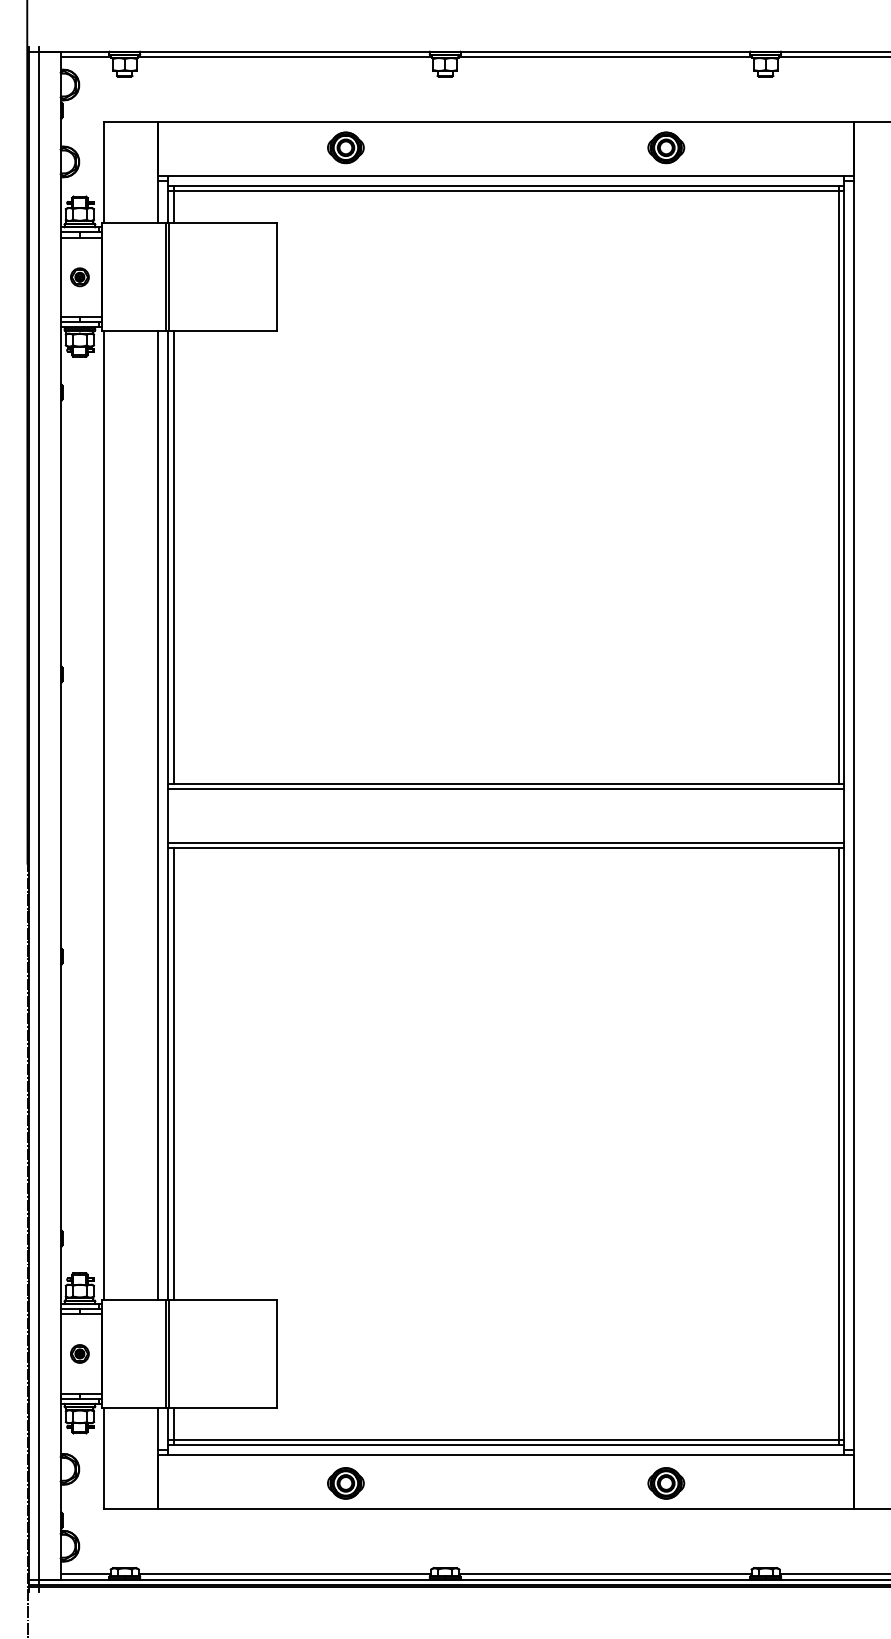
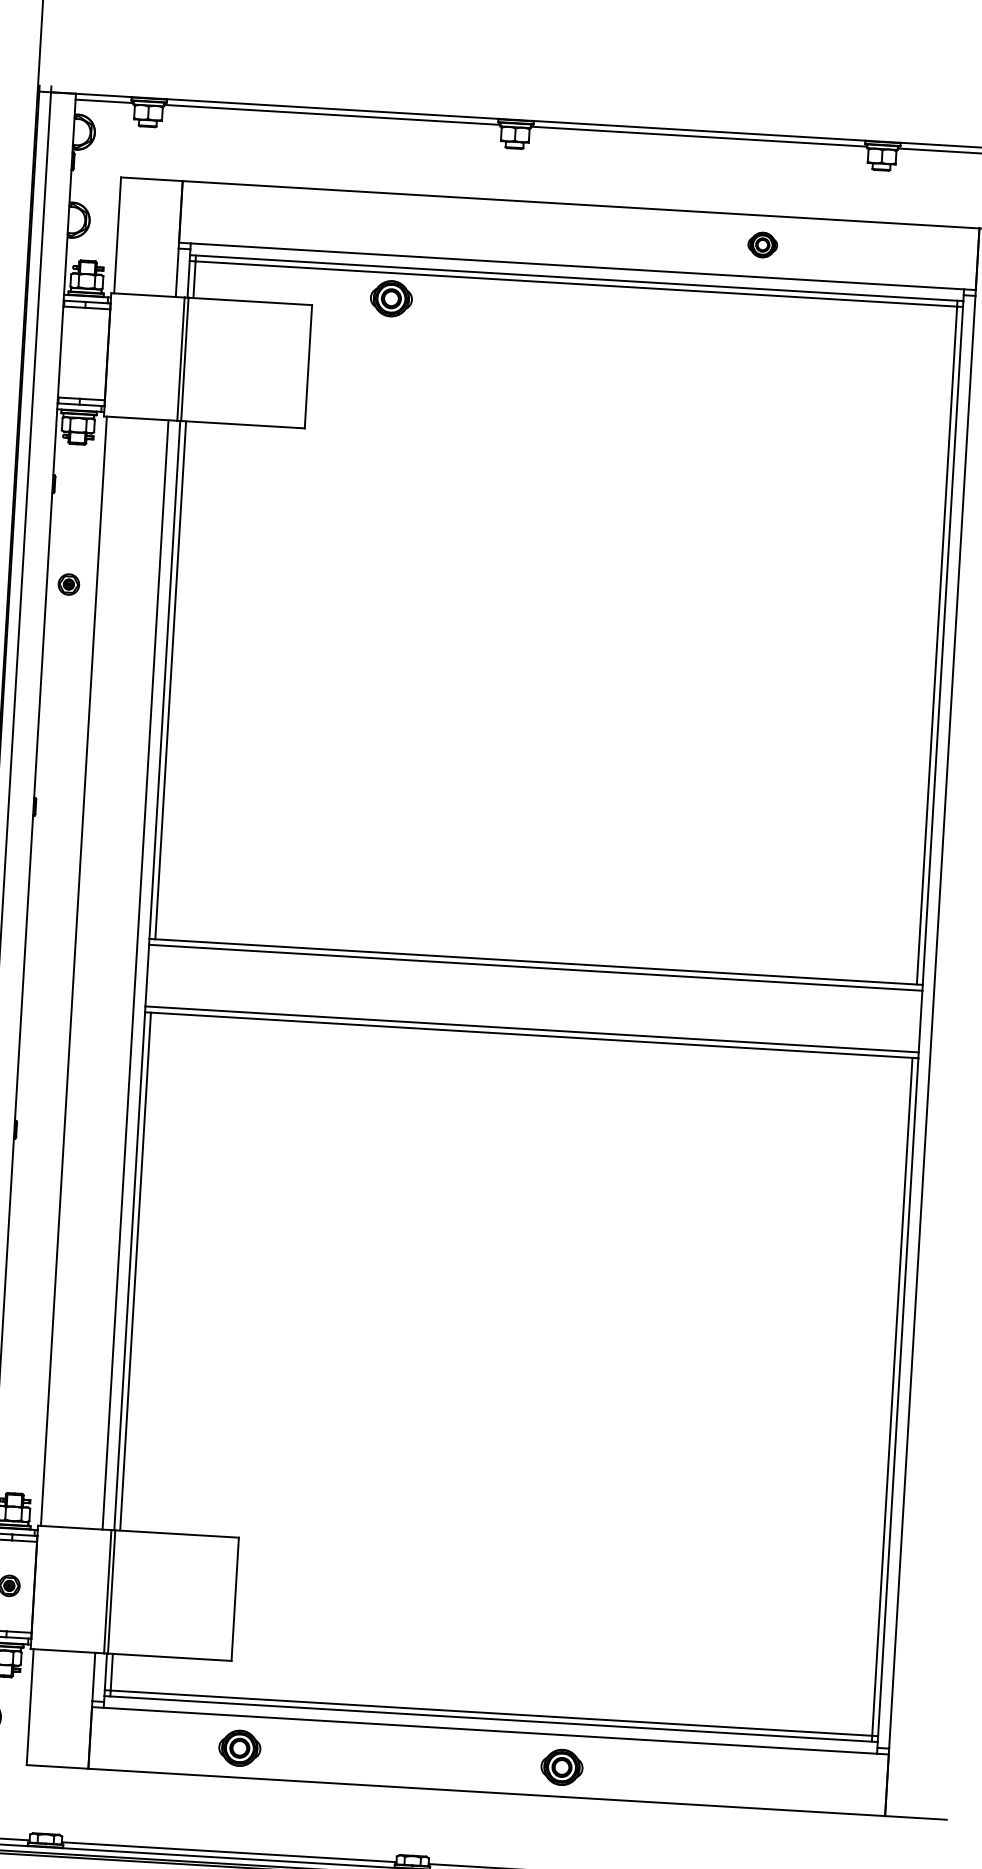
part: (345, 147) -> (391, 298), moved
part: (666, 147) -> (762, 244), size x0.7
part: (79, 277) -> (68, 584), moved
part: (345, 1483) -> (239, 1748), moved
part: (666, 1483) -> (562, 1767), moved

